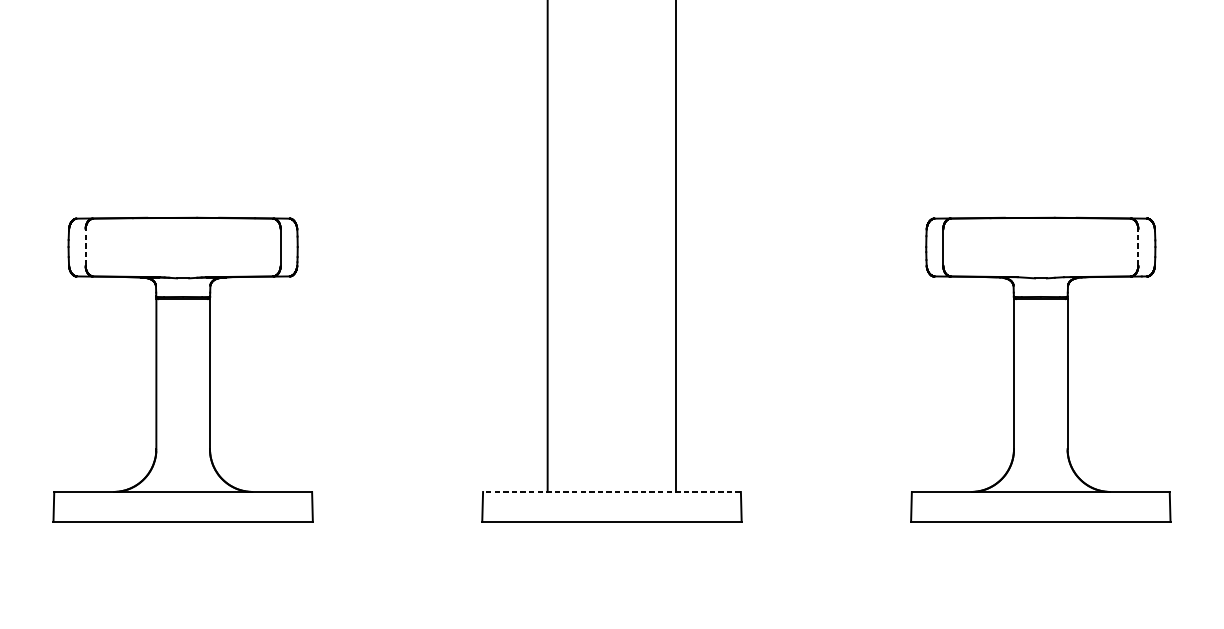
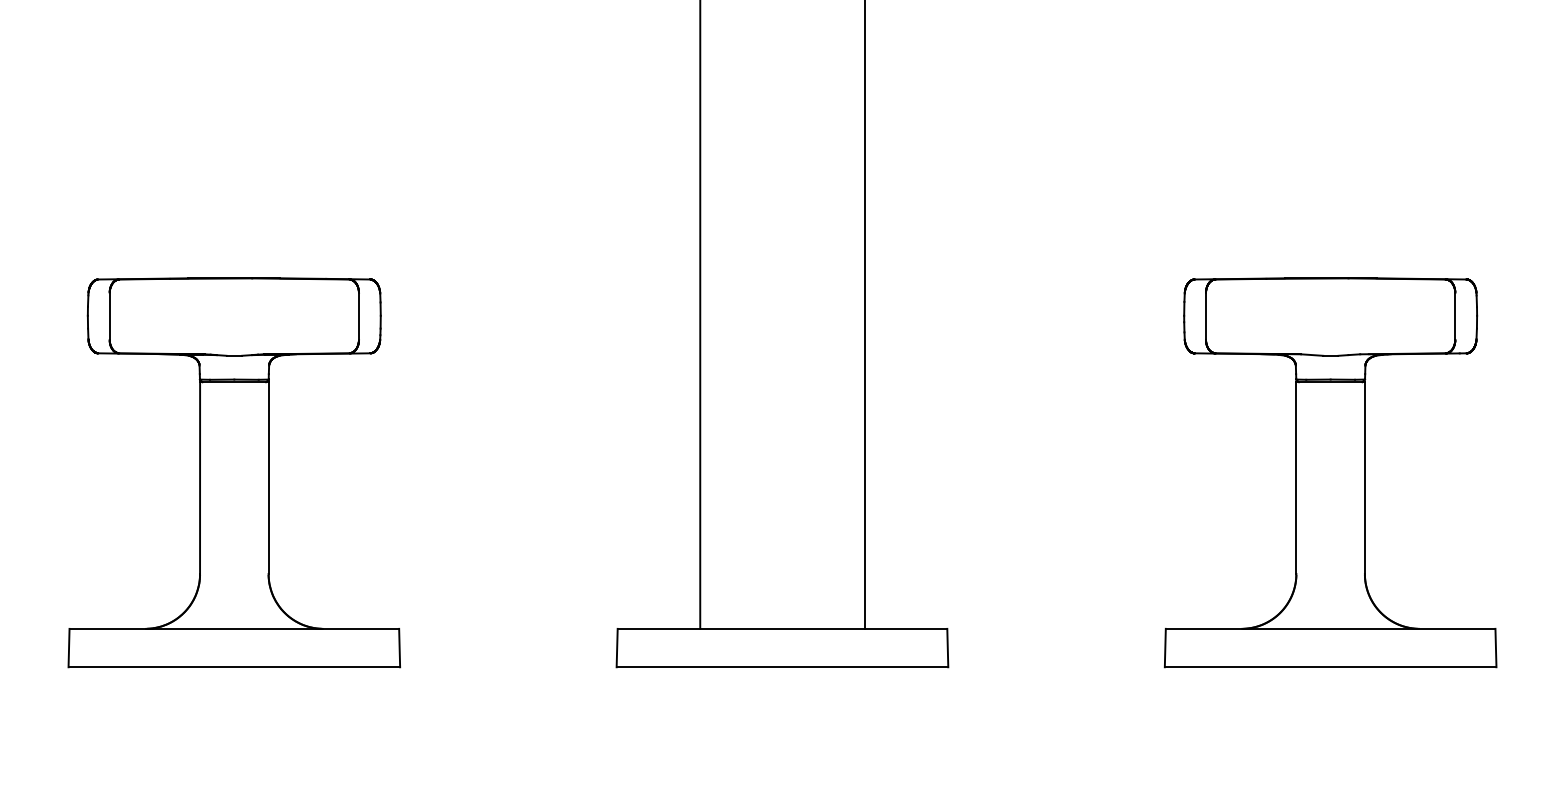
line: (85, 246) -> (109, 315), dashed -> solid
line: (1138, 247) -> (1455, 316), dashed -> solid
line: (612, 491) -> (782, 628), dashed -> solid

